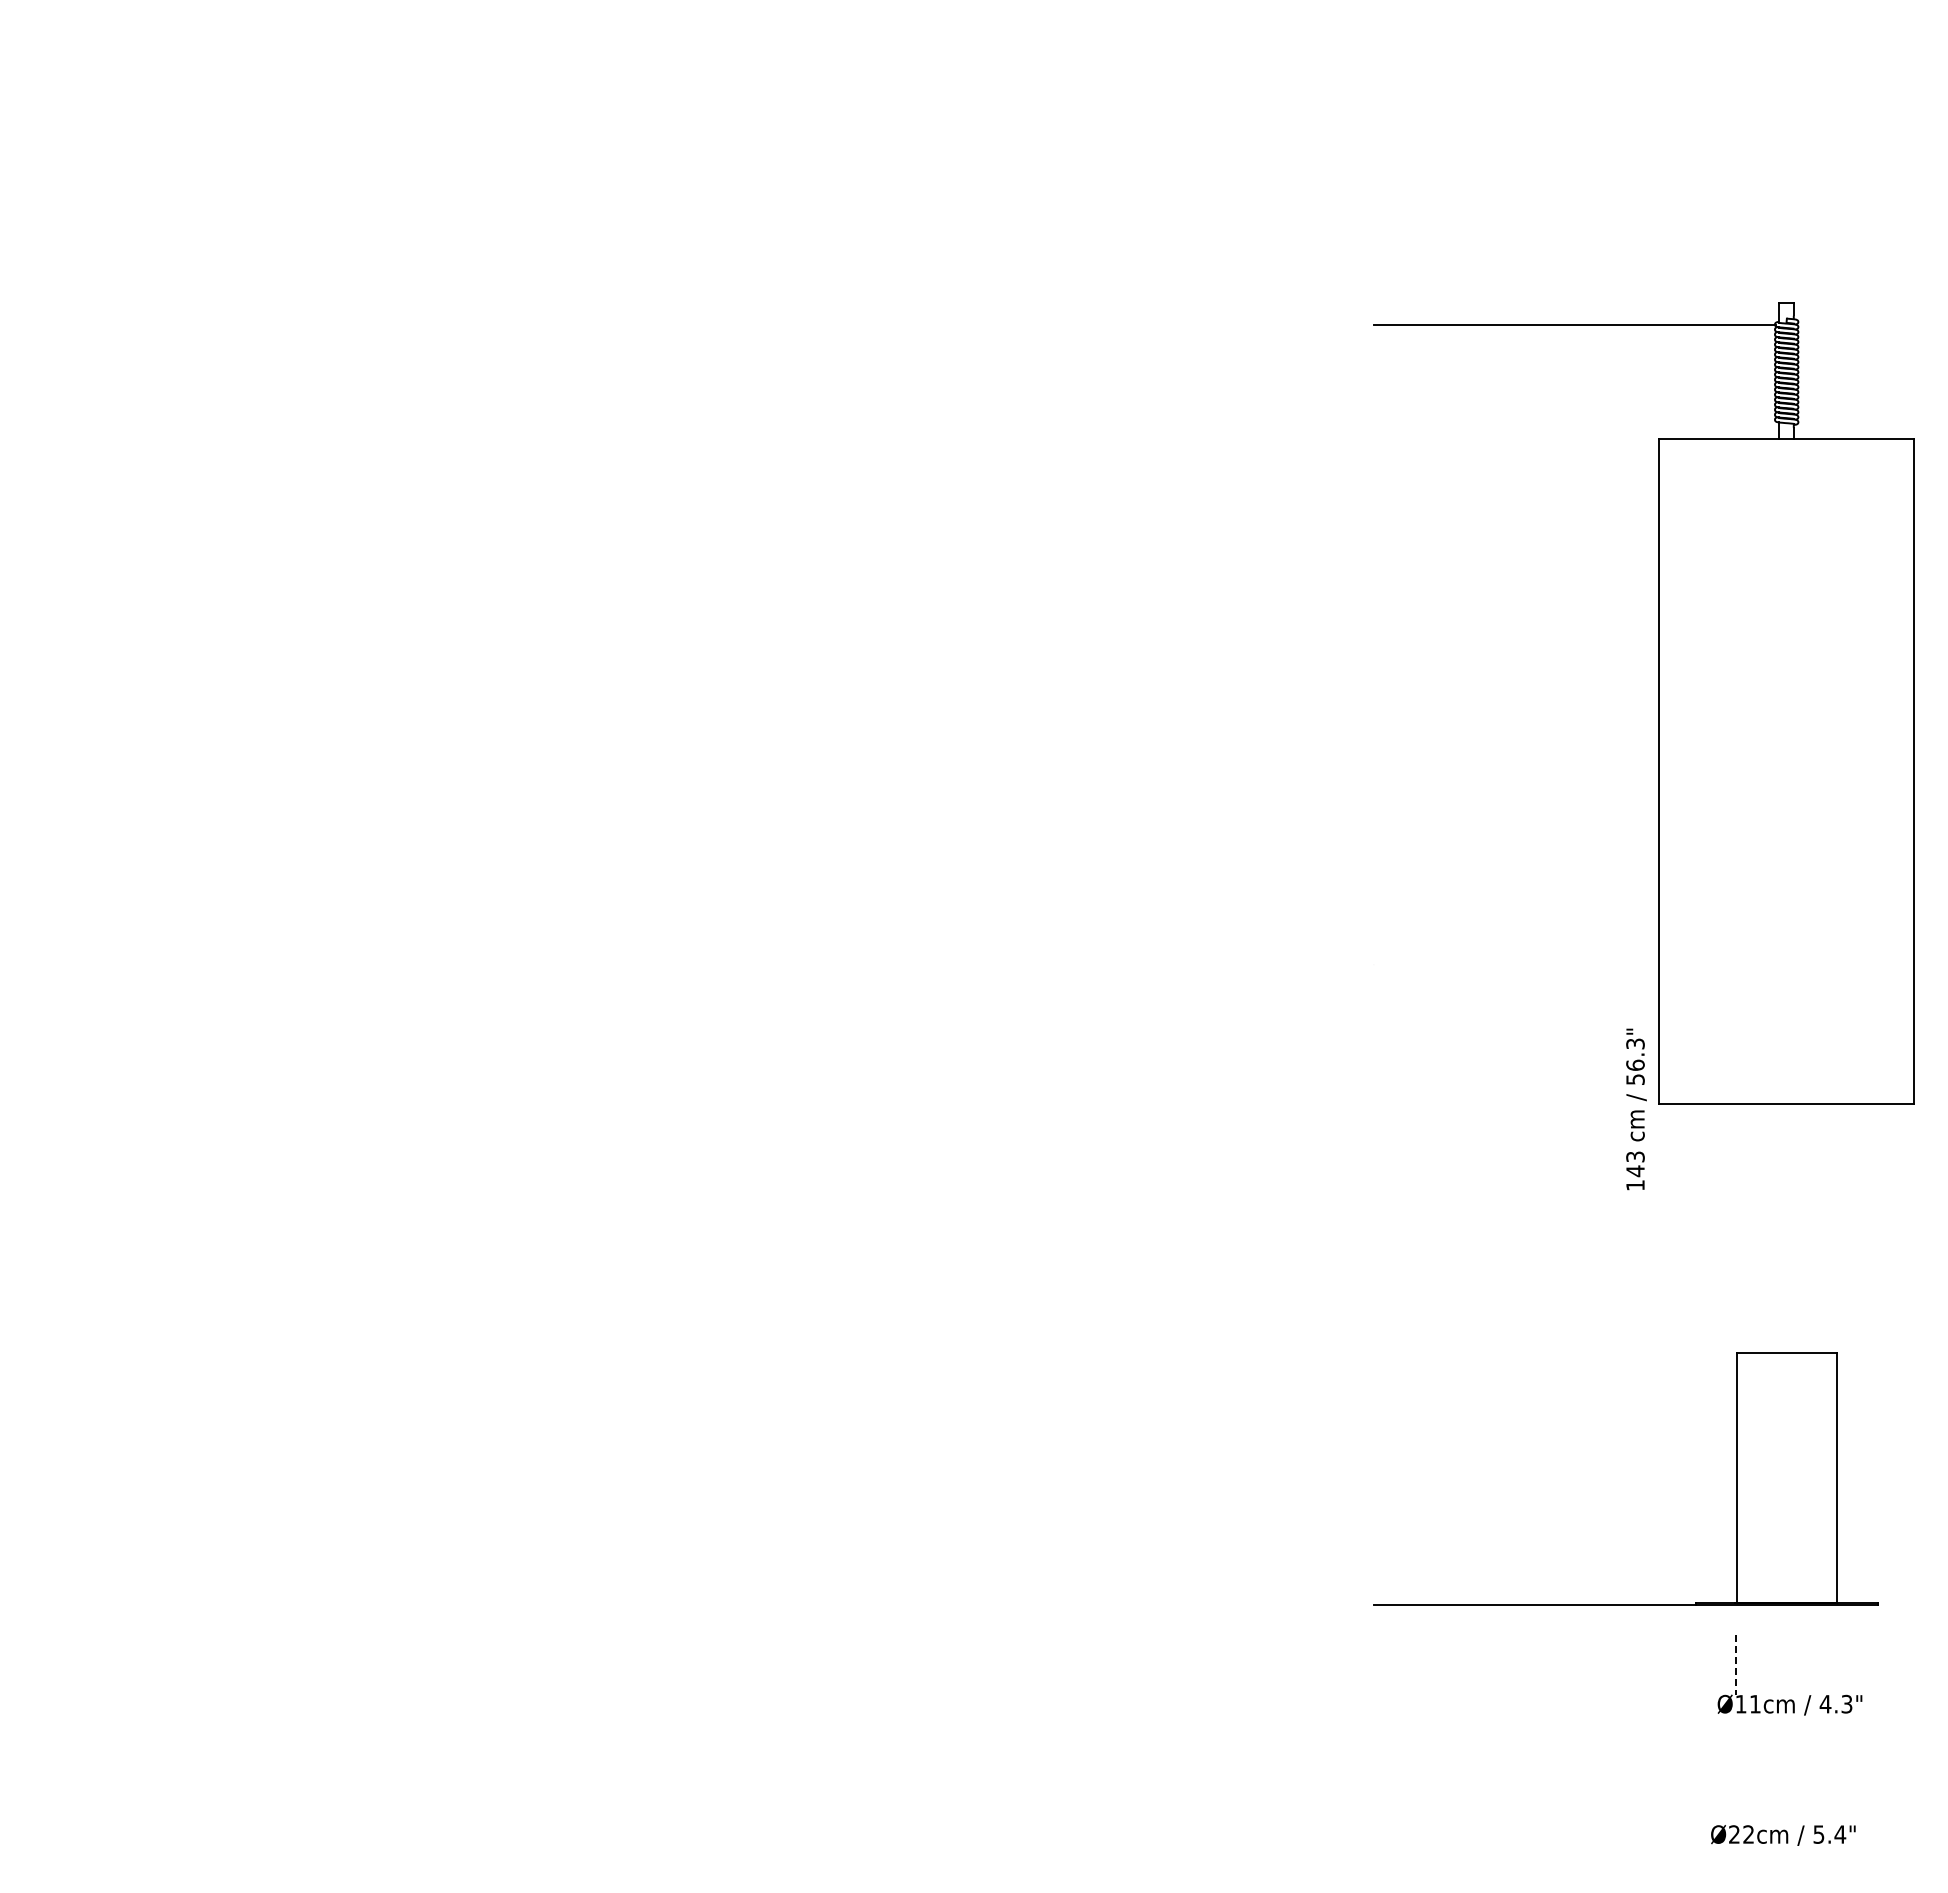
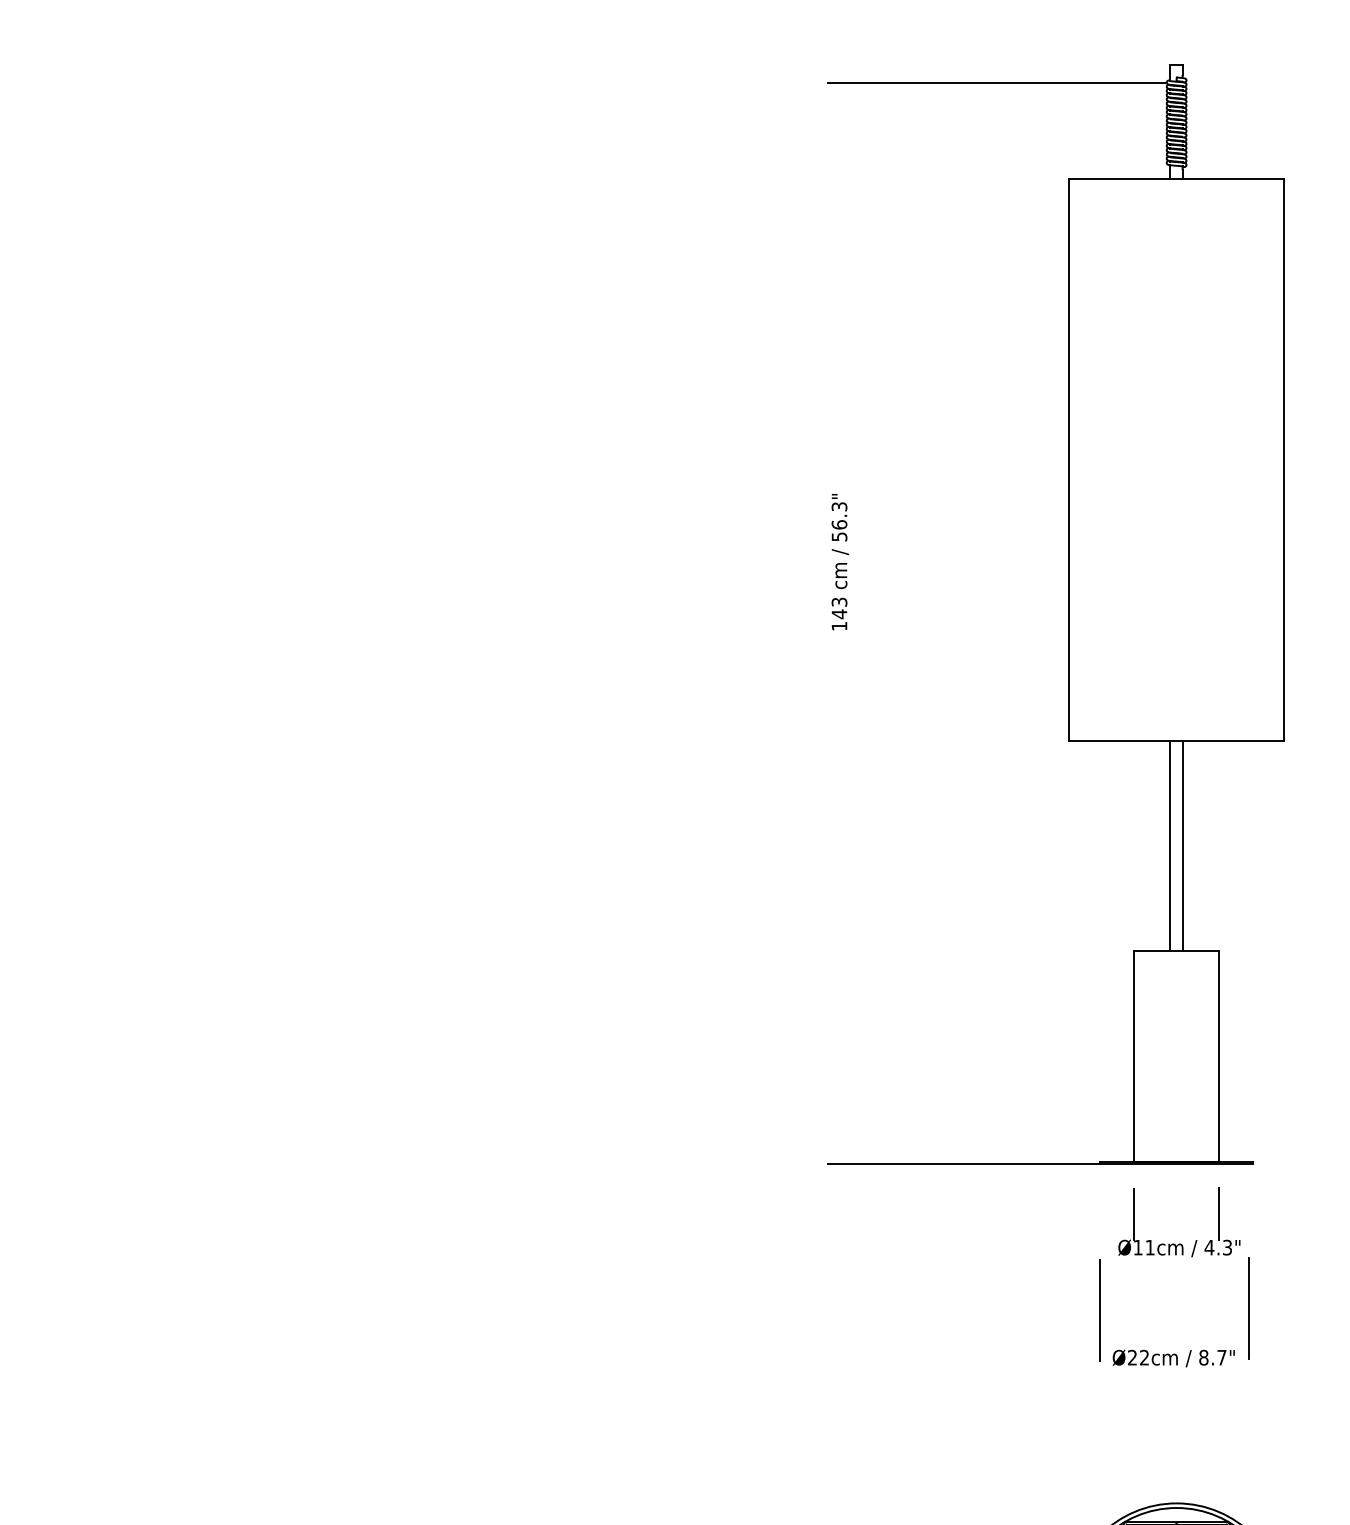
text: (1636, 1109) -> (840, 562), moved
line: (1779, 1228) -> (1170, 845), added
line: (1793, 1228) -> (1182, 845), added
line: (1836, 1663) -> (1218, 1213), added
line: (1735, 1665) -> (1133, 1214), dashed -> solid
line: (1872, 1776) -> (1249, 1308), added
line: (1695, 1778) -> (1099, 1310), added
text: (1829, 1834) -> (1212, 1357), 5.4" -> 8.7"

